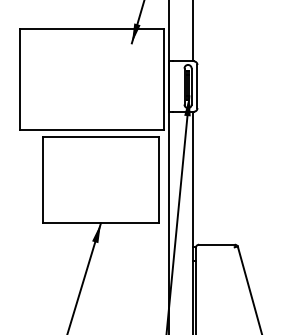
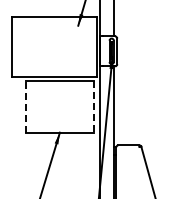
line: (43, 180) -> (25, 107), solid -> dashed
line: (159, 180) -> (94, 107), solid -> dashed

